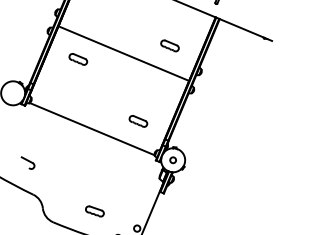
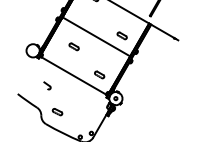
part: (77, 58) -> (73, 46), moved
part: (28, 162) -> (47, 85), moved
part: (94, 212) -> (57, 112), moved

